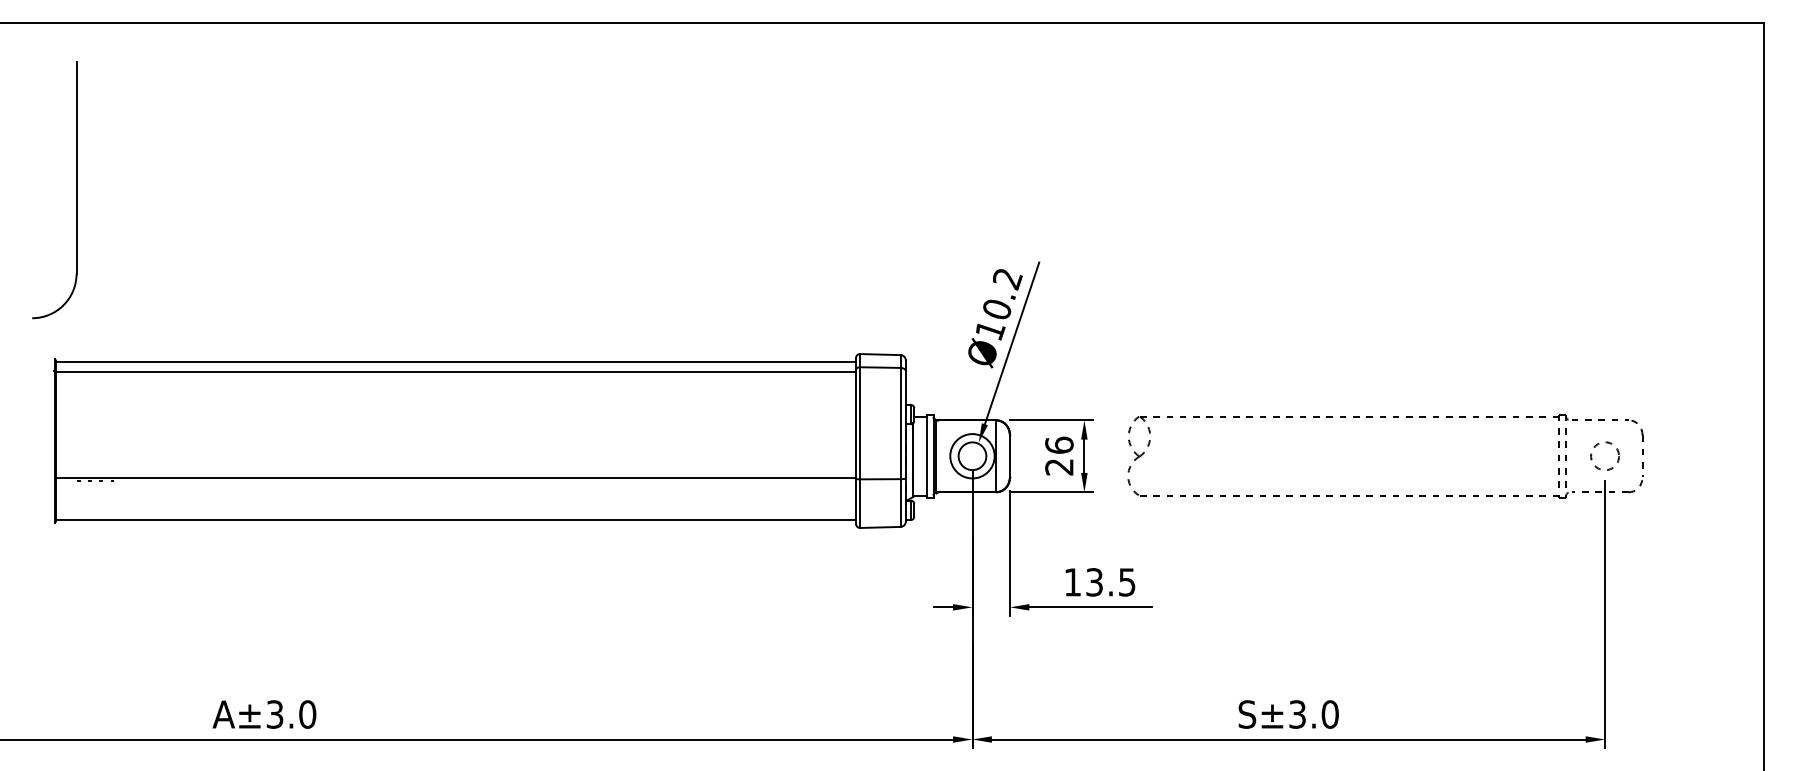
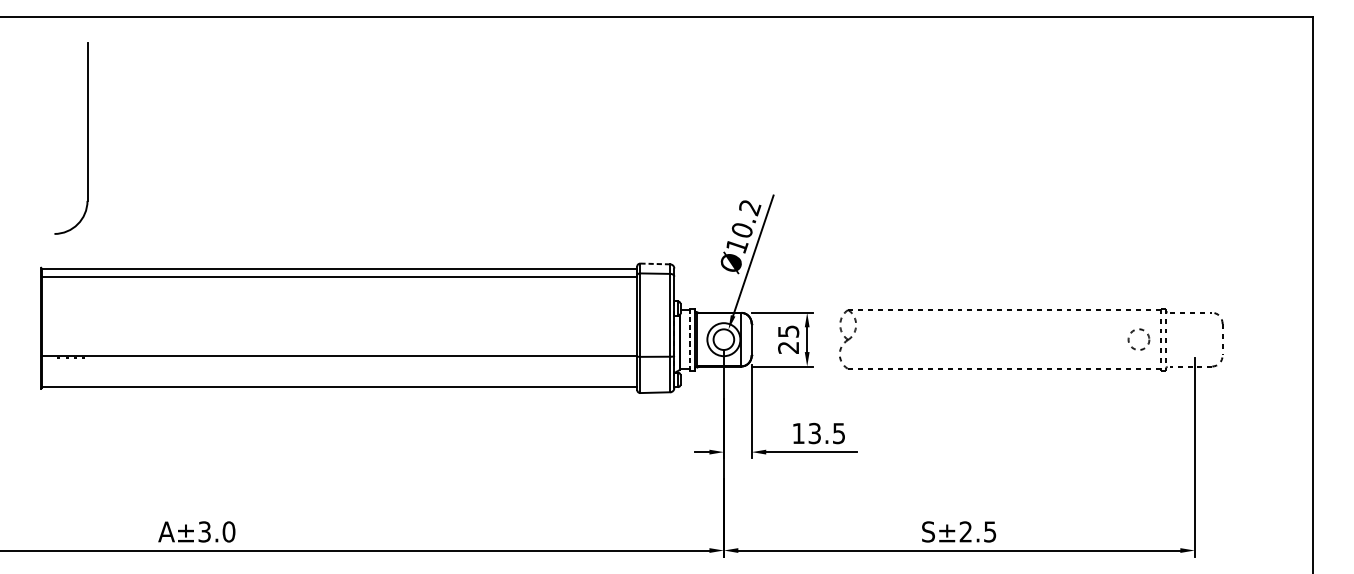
part: (76, 190) -> (87, 138), moved
line: (880, 354) -> (655, 263), solid -> dashed
text: (1059, 444) -> (788, 330), 26 -> 25
circle: (1604, 455) -> (1138, 339), moved
line: (926, 456) -> (689, 339), solid -> dashed
text: (1313, 714) -> (977, 531), S±3.0 -> S±2.5

